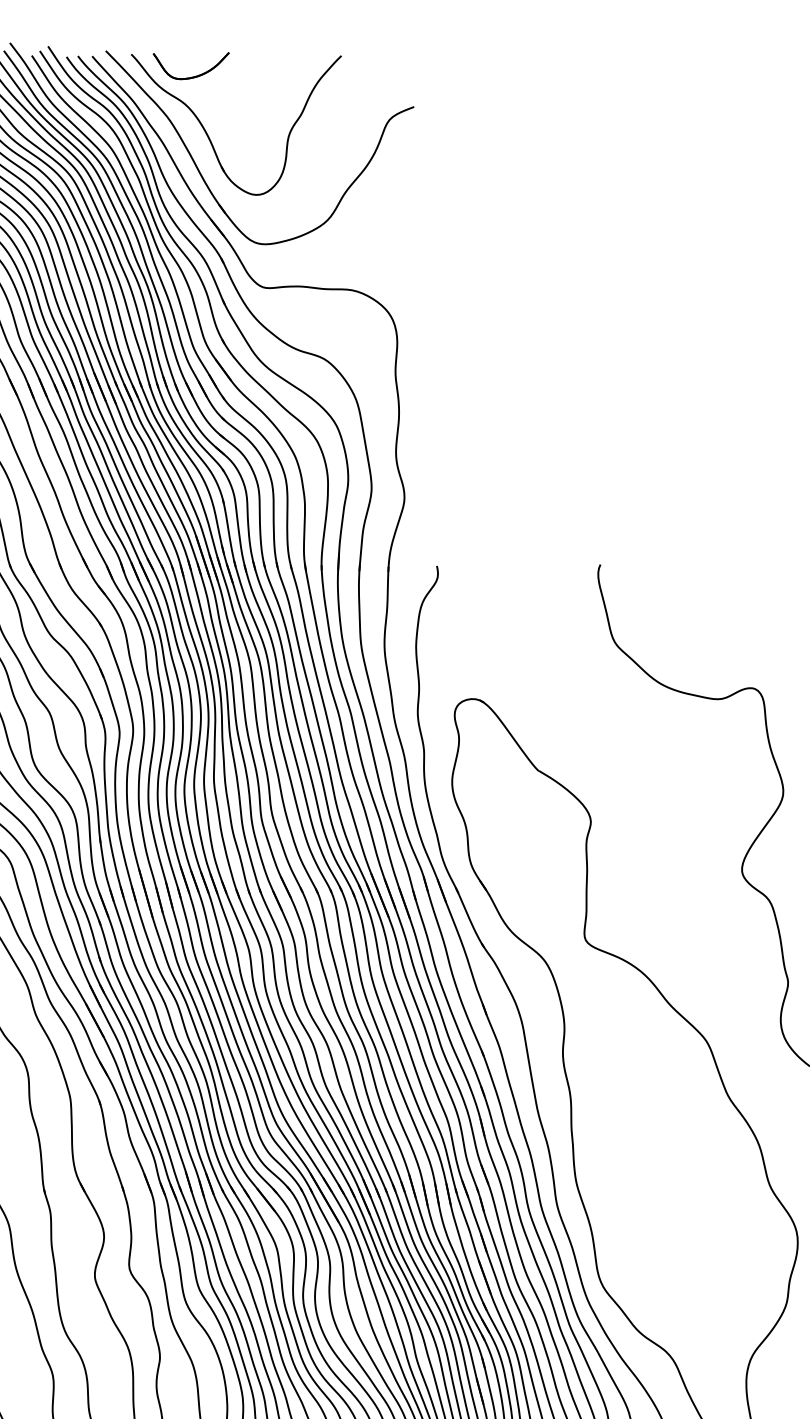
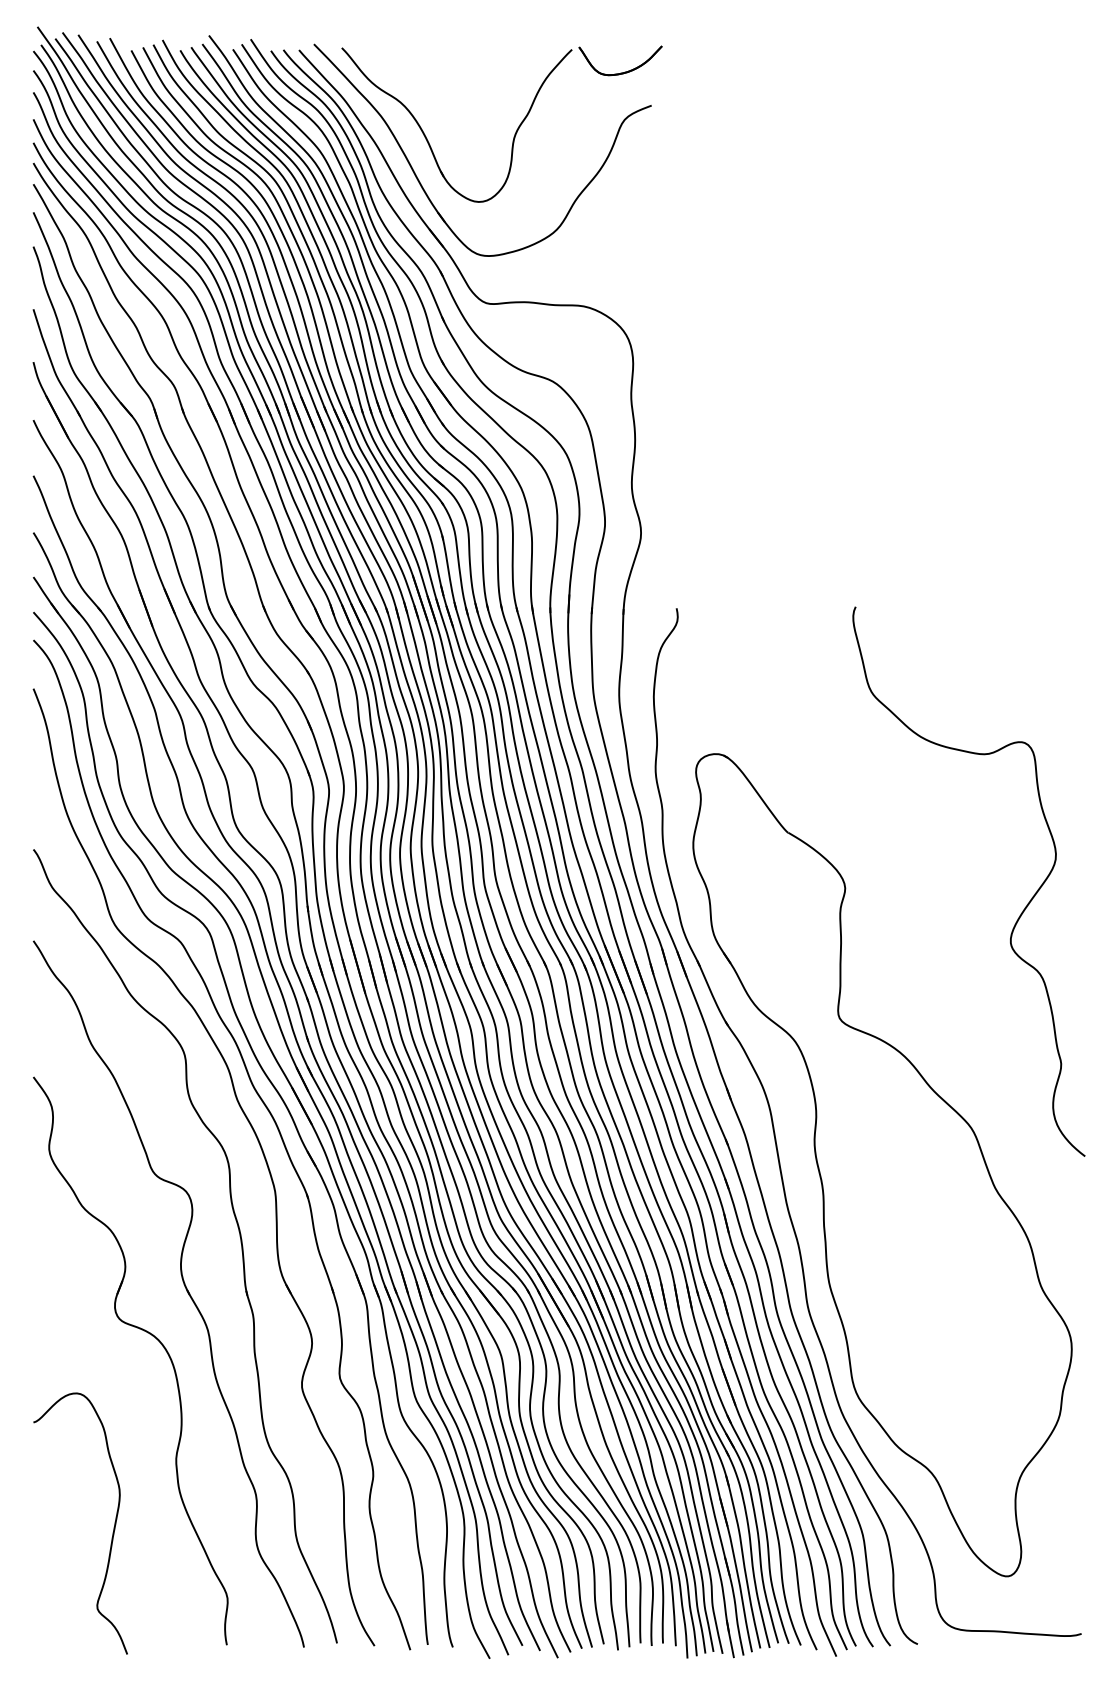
part: (194, 75) -> (624, 71), moved

